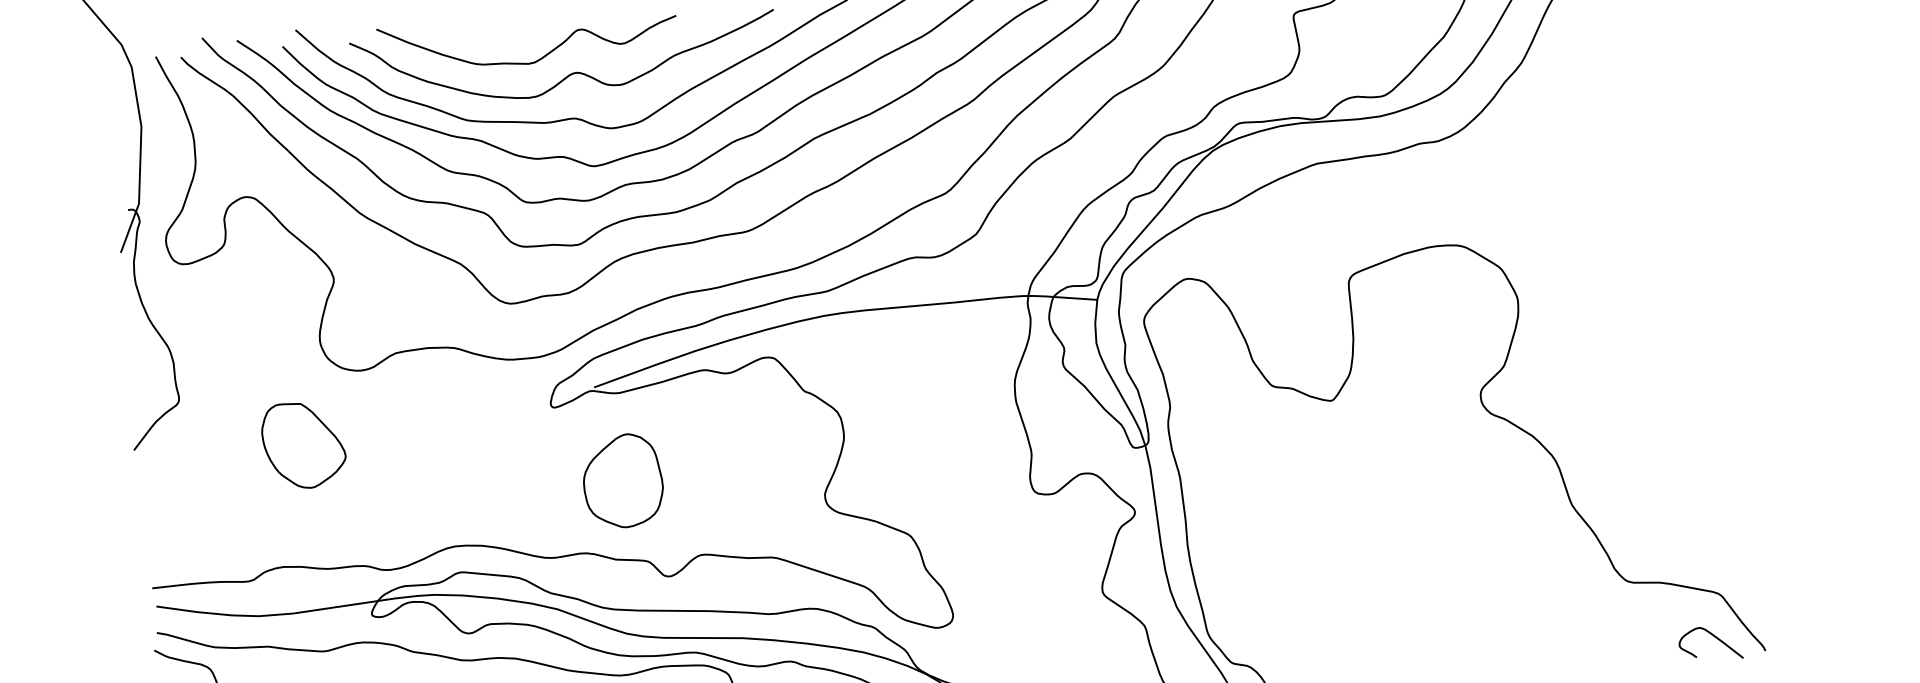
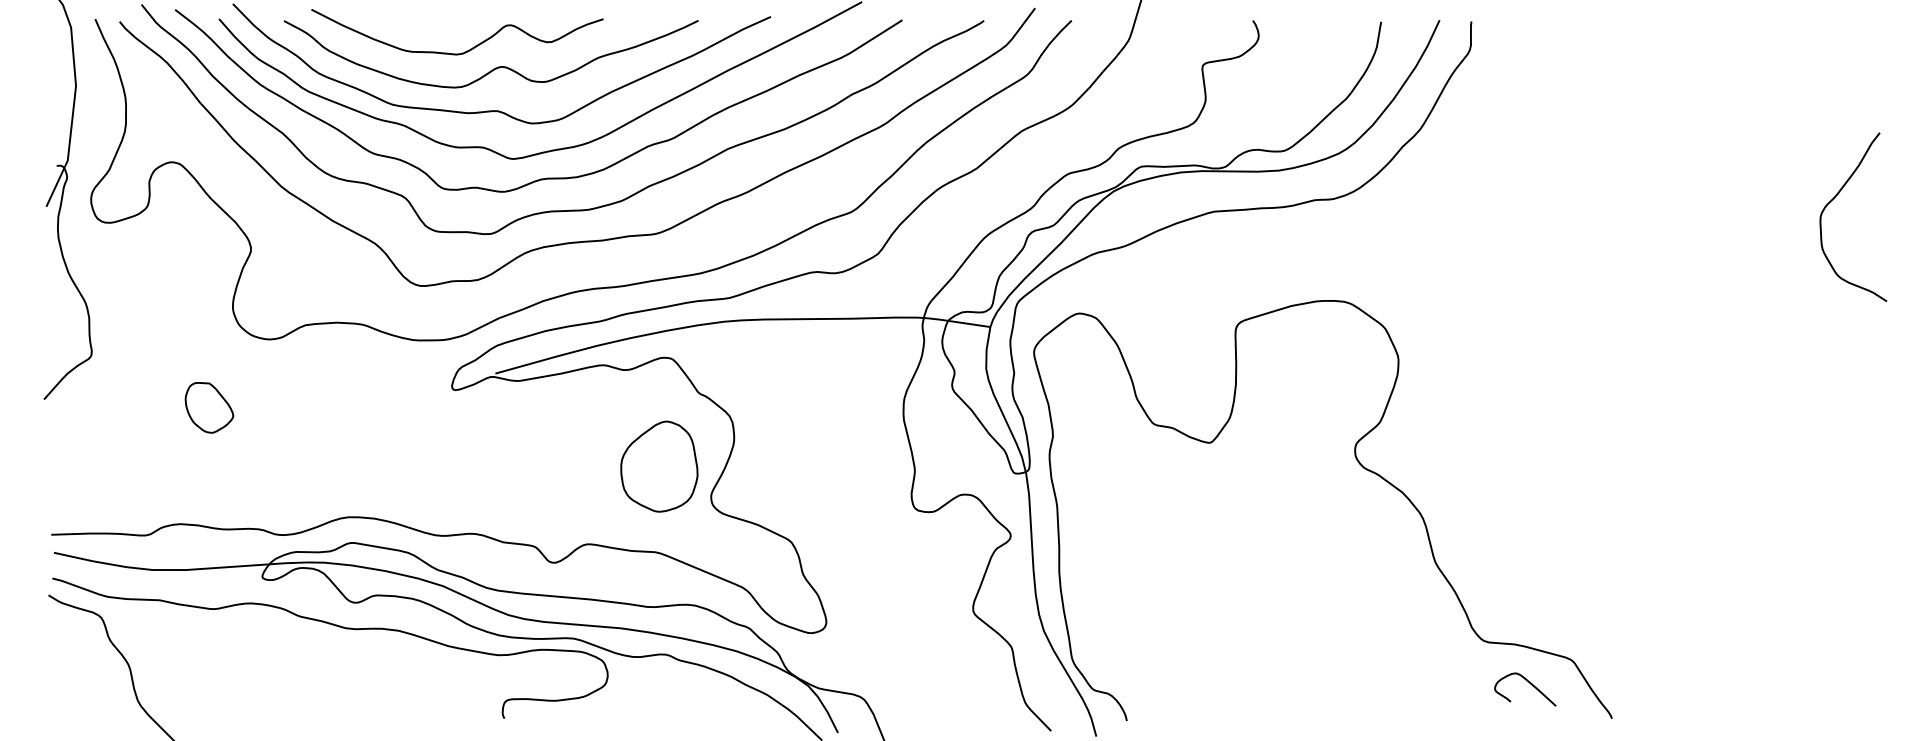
part: (304, 445) -> (209, 407), size x0.6
part: (623, 480) -> (659, 466), moved
curve: (1715, 638) -> (1530, 684), moved

